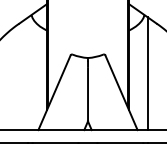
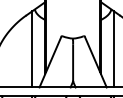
line: (28, 74) -> (32, 49), added

